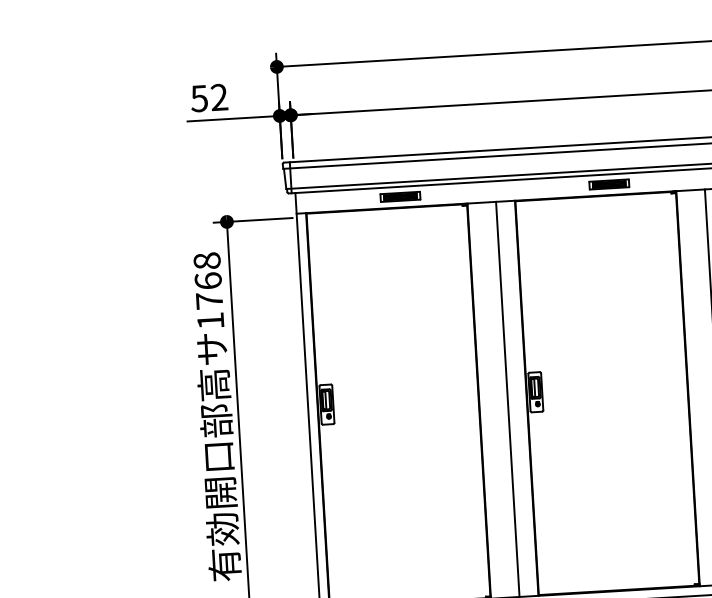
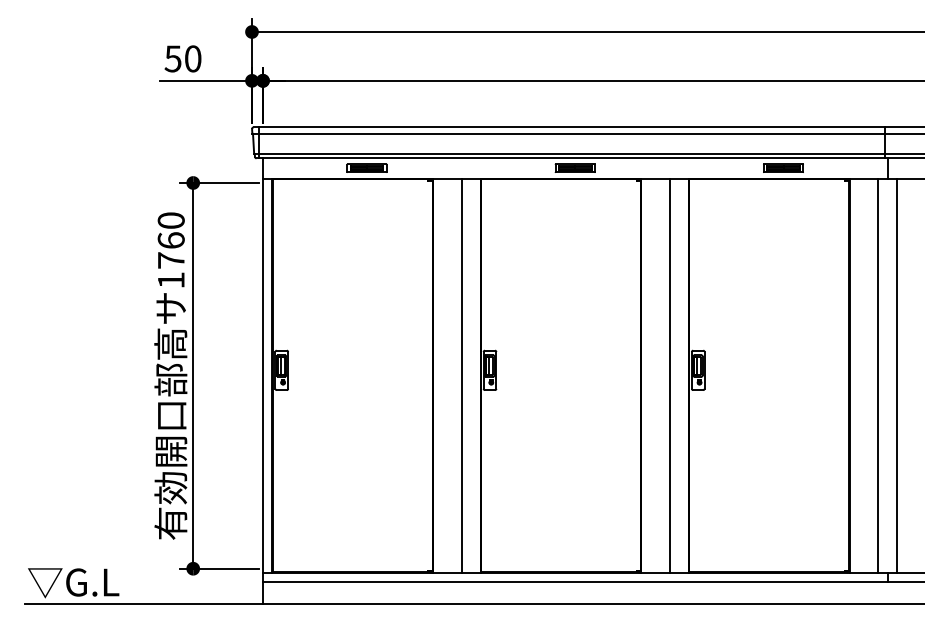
text: (218, 97) -> (192, 58), 52 -> 50
text: (207, 260) -> (171, 220), 1768 -> 1760

